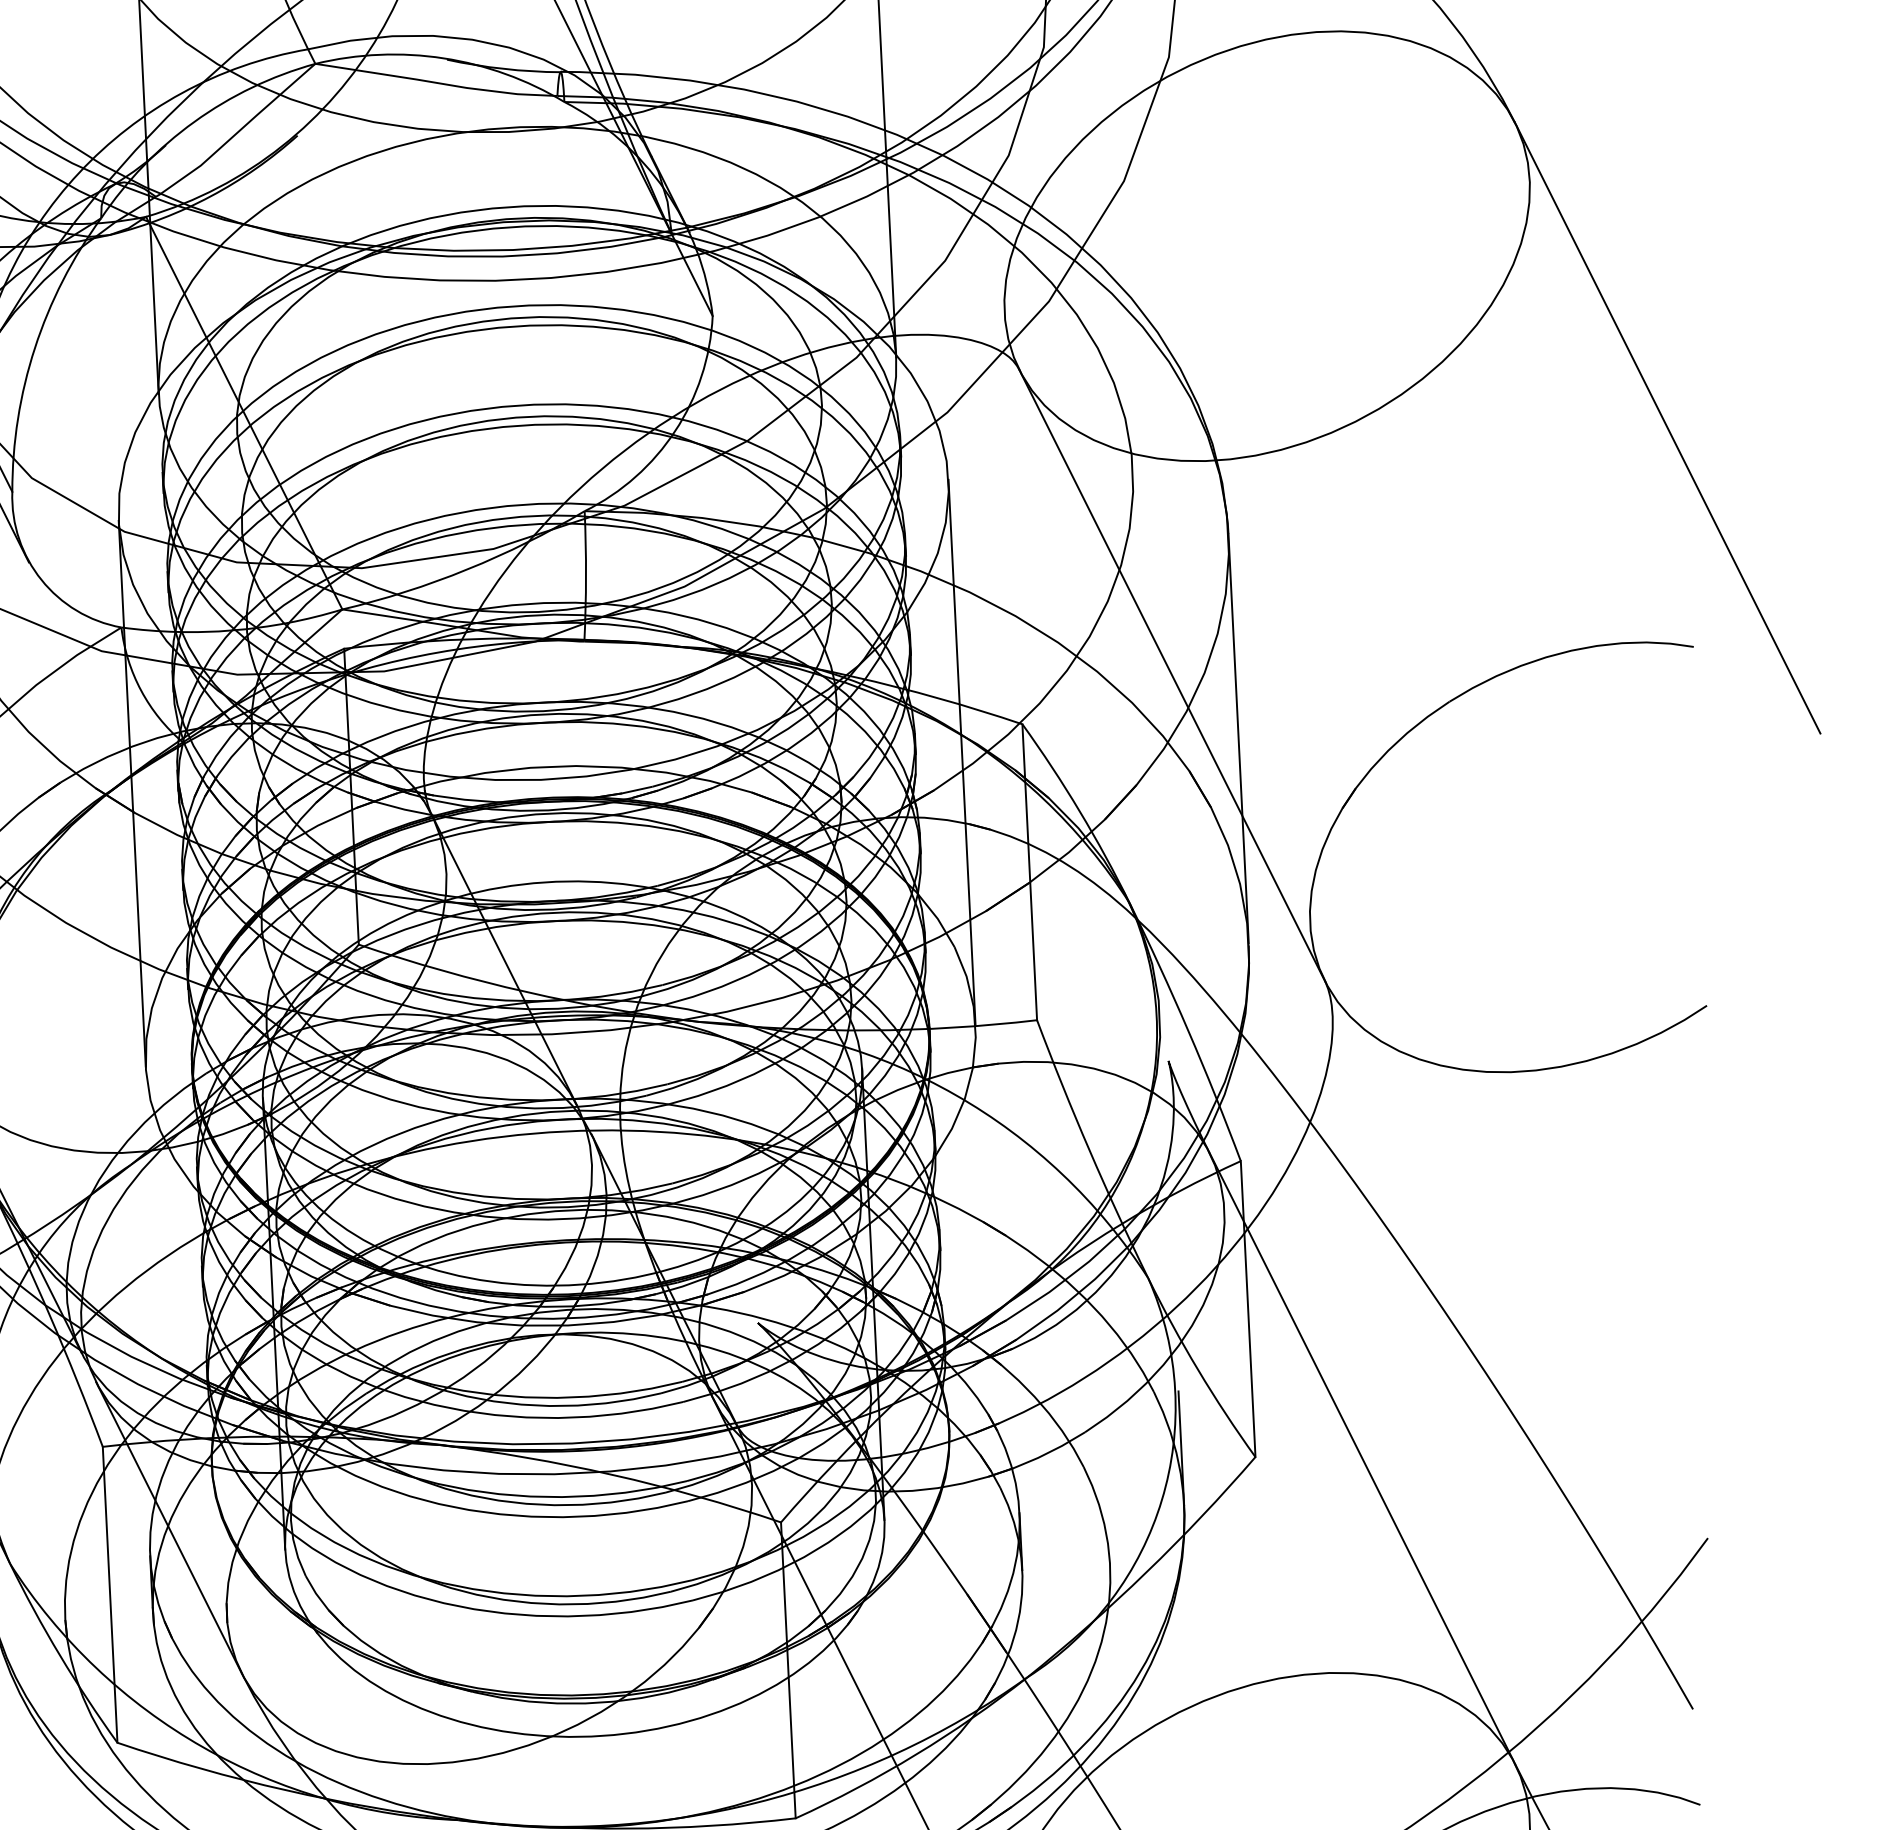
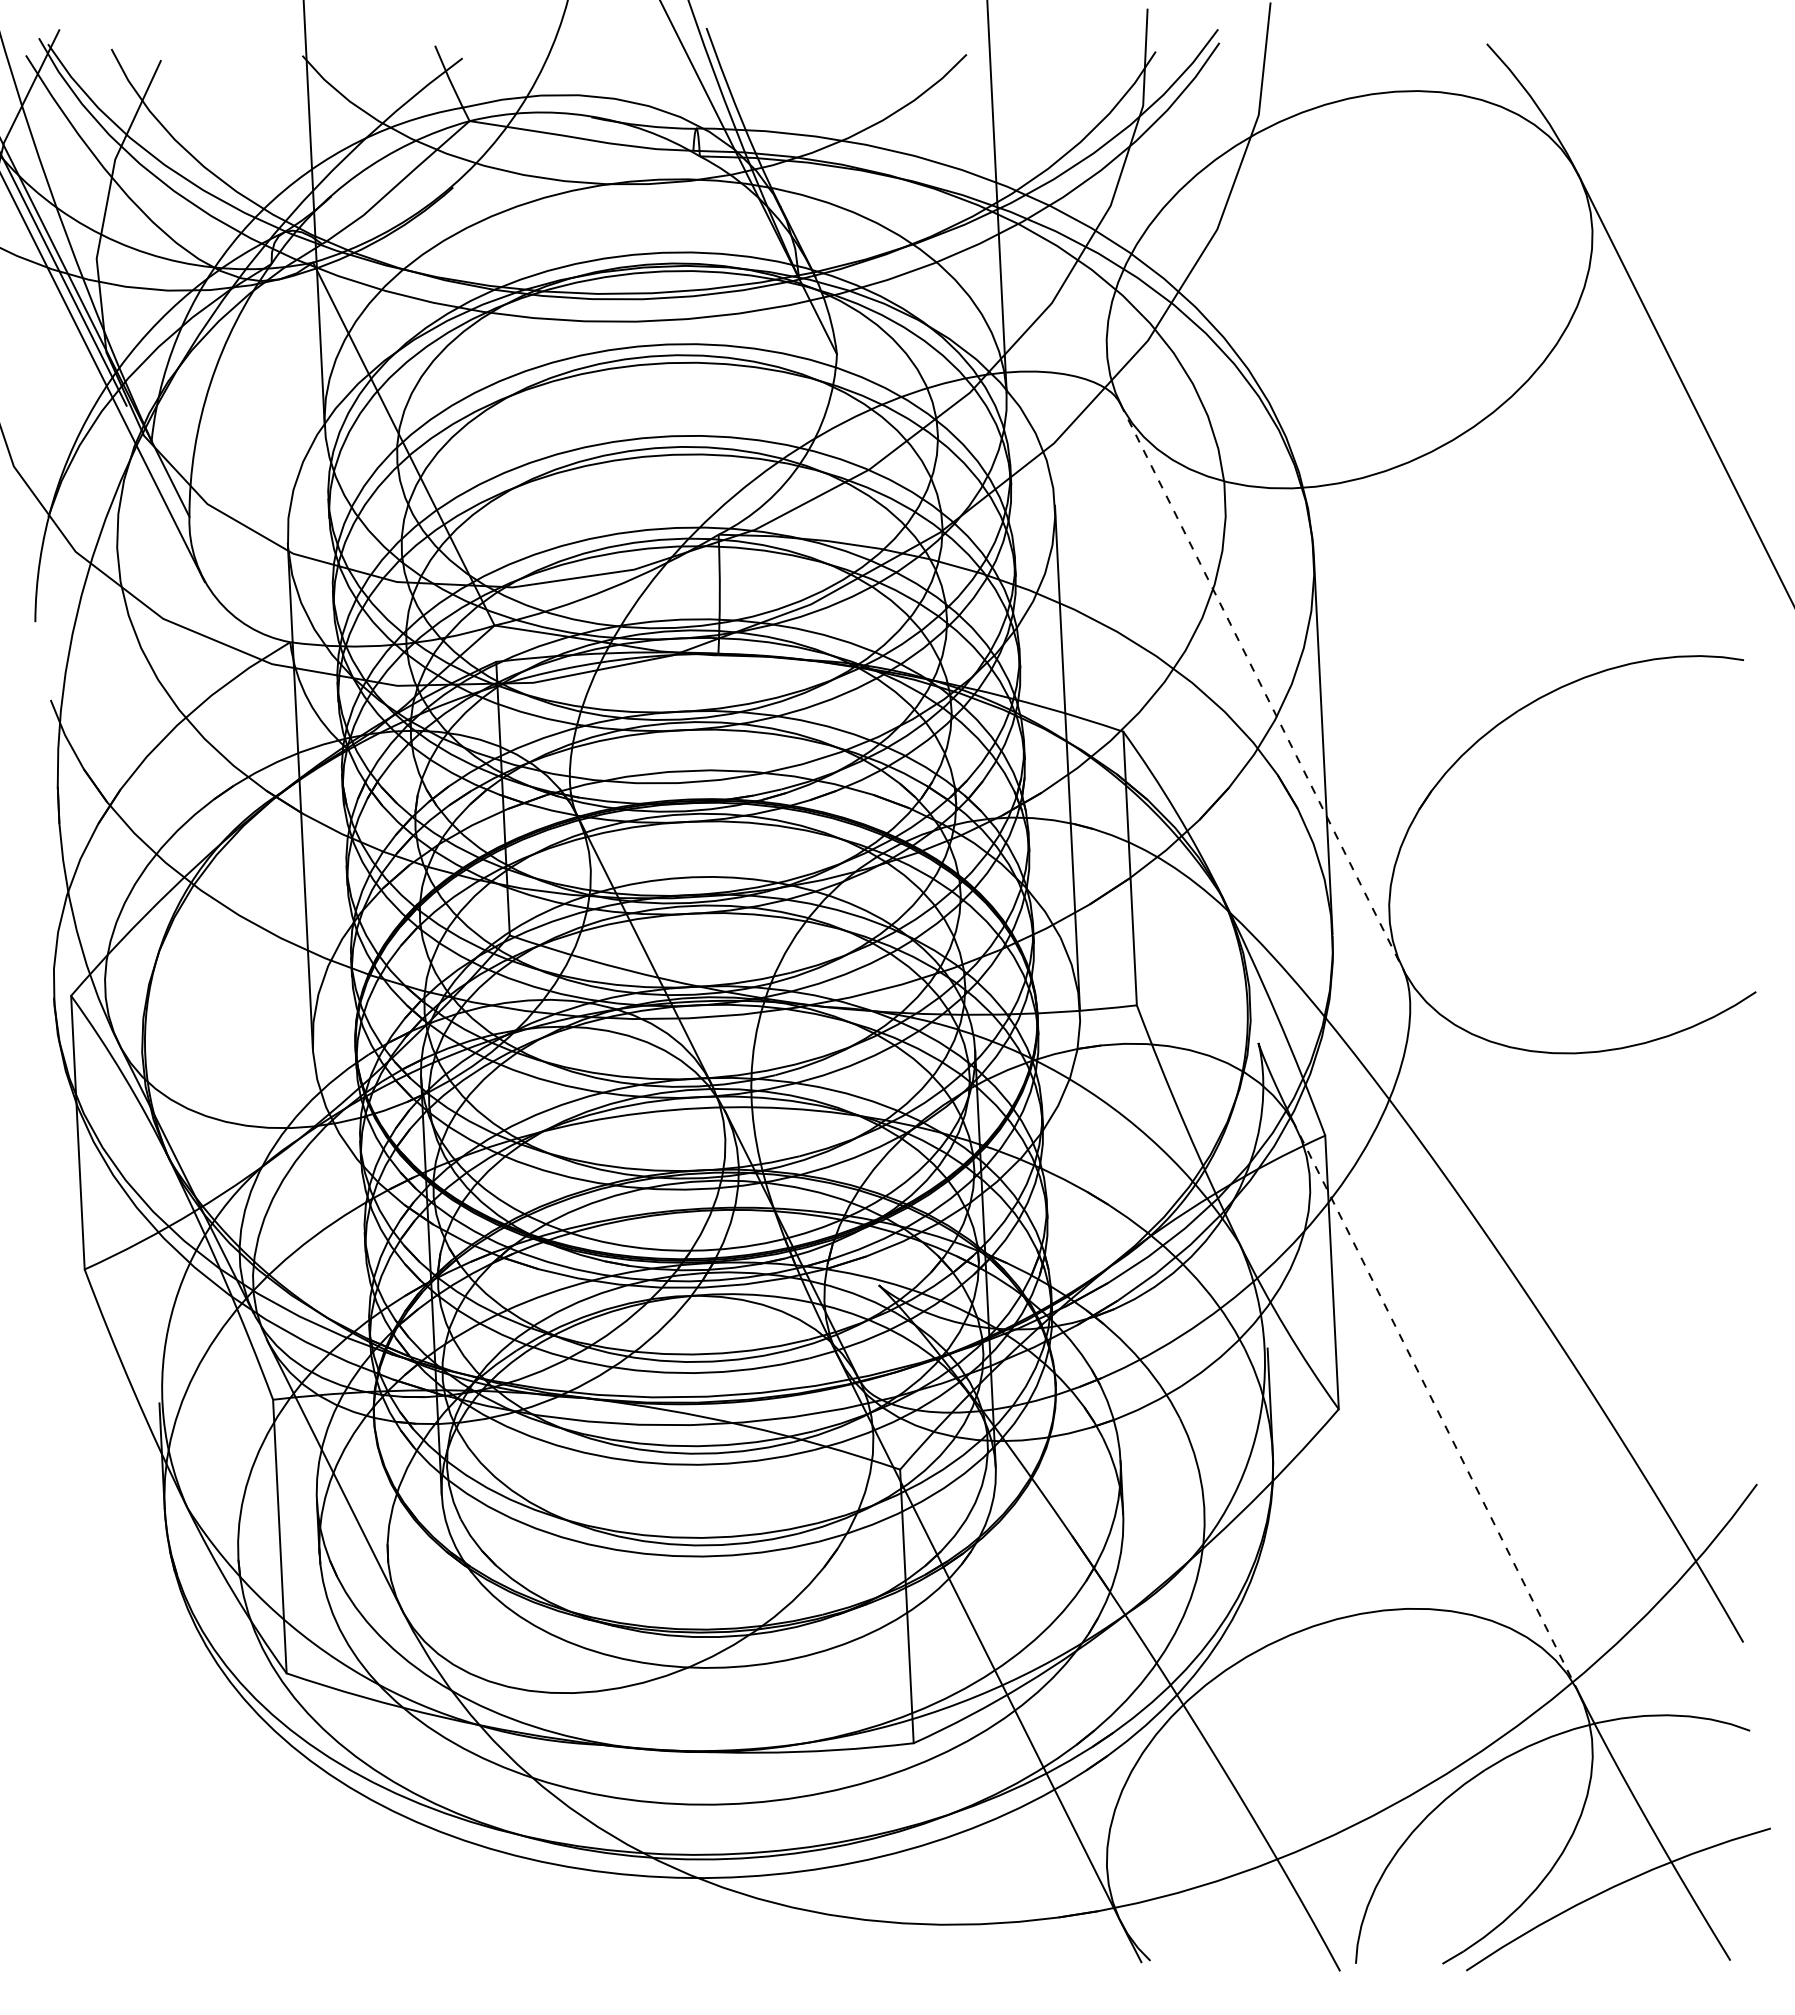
line: (1171, 675) -> (1261, 686), solid -> dashed
line: (1362, 1458) -> (1437, 1410), solid -> dashed

